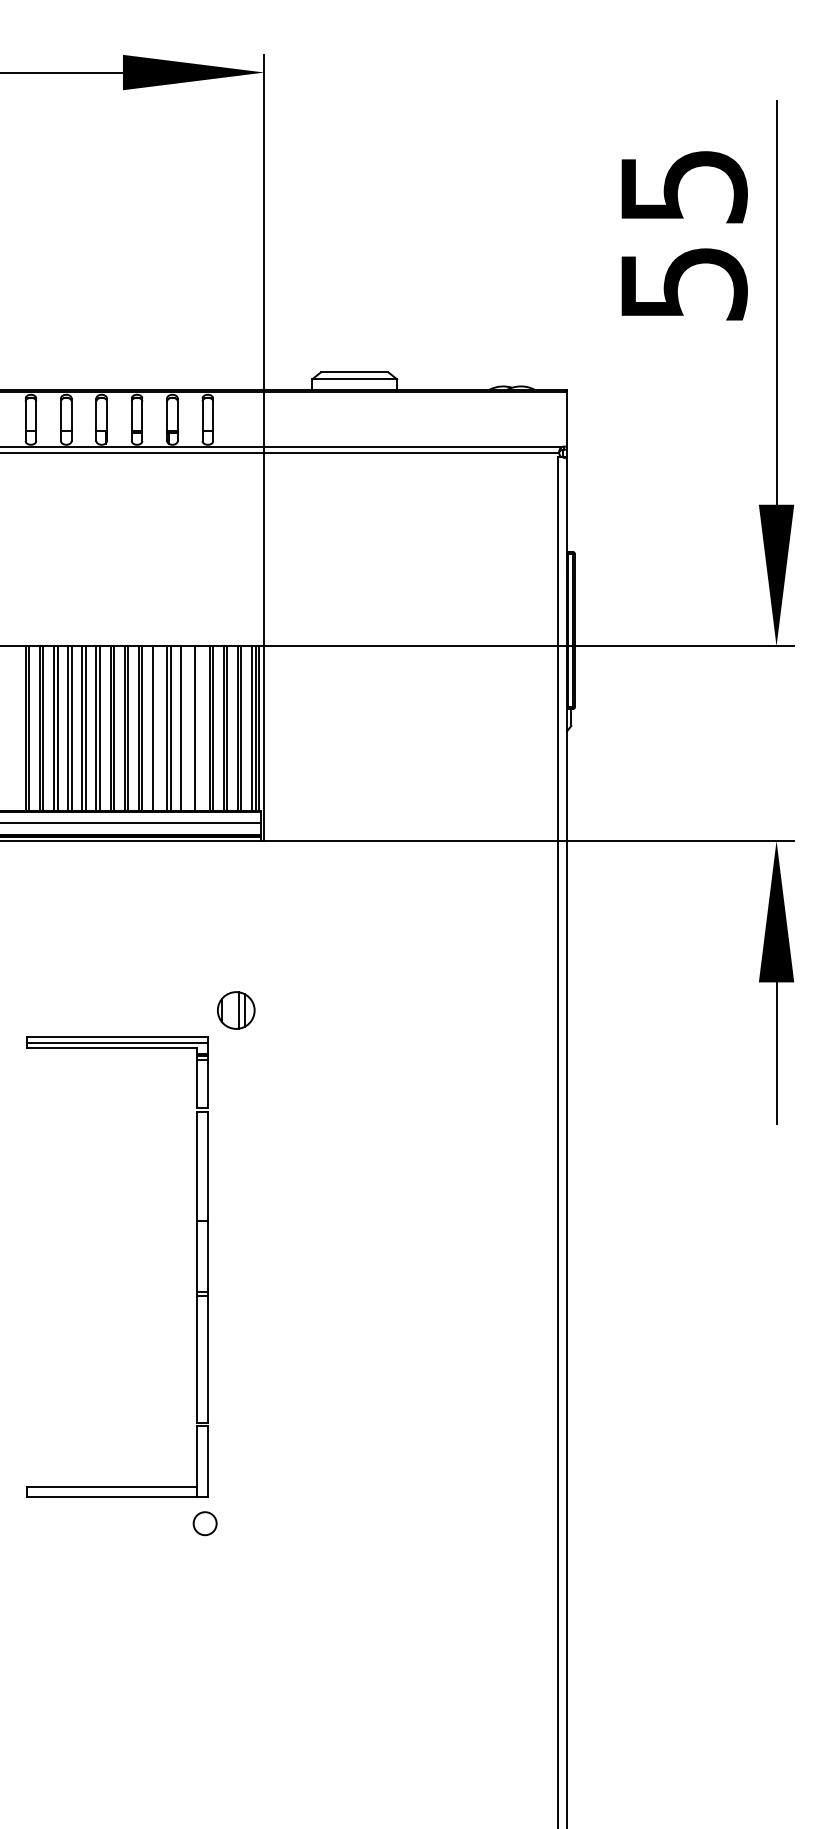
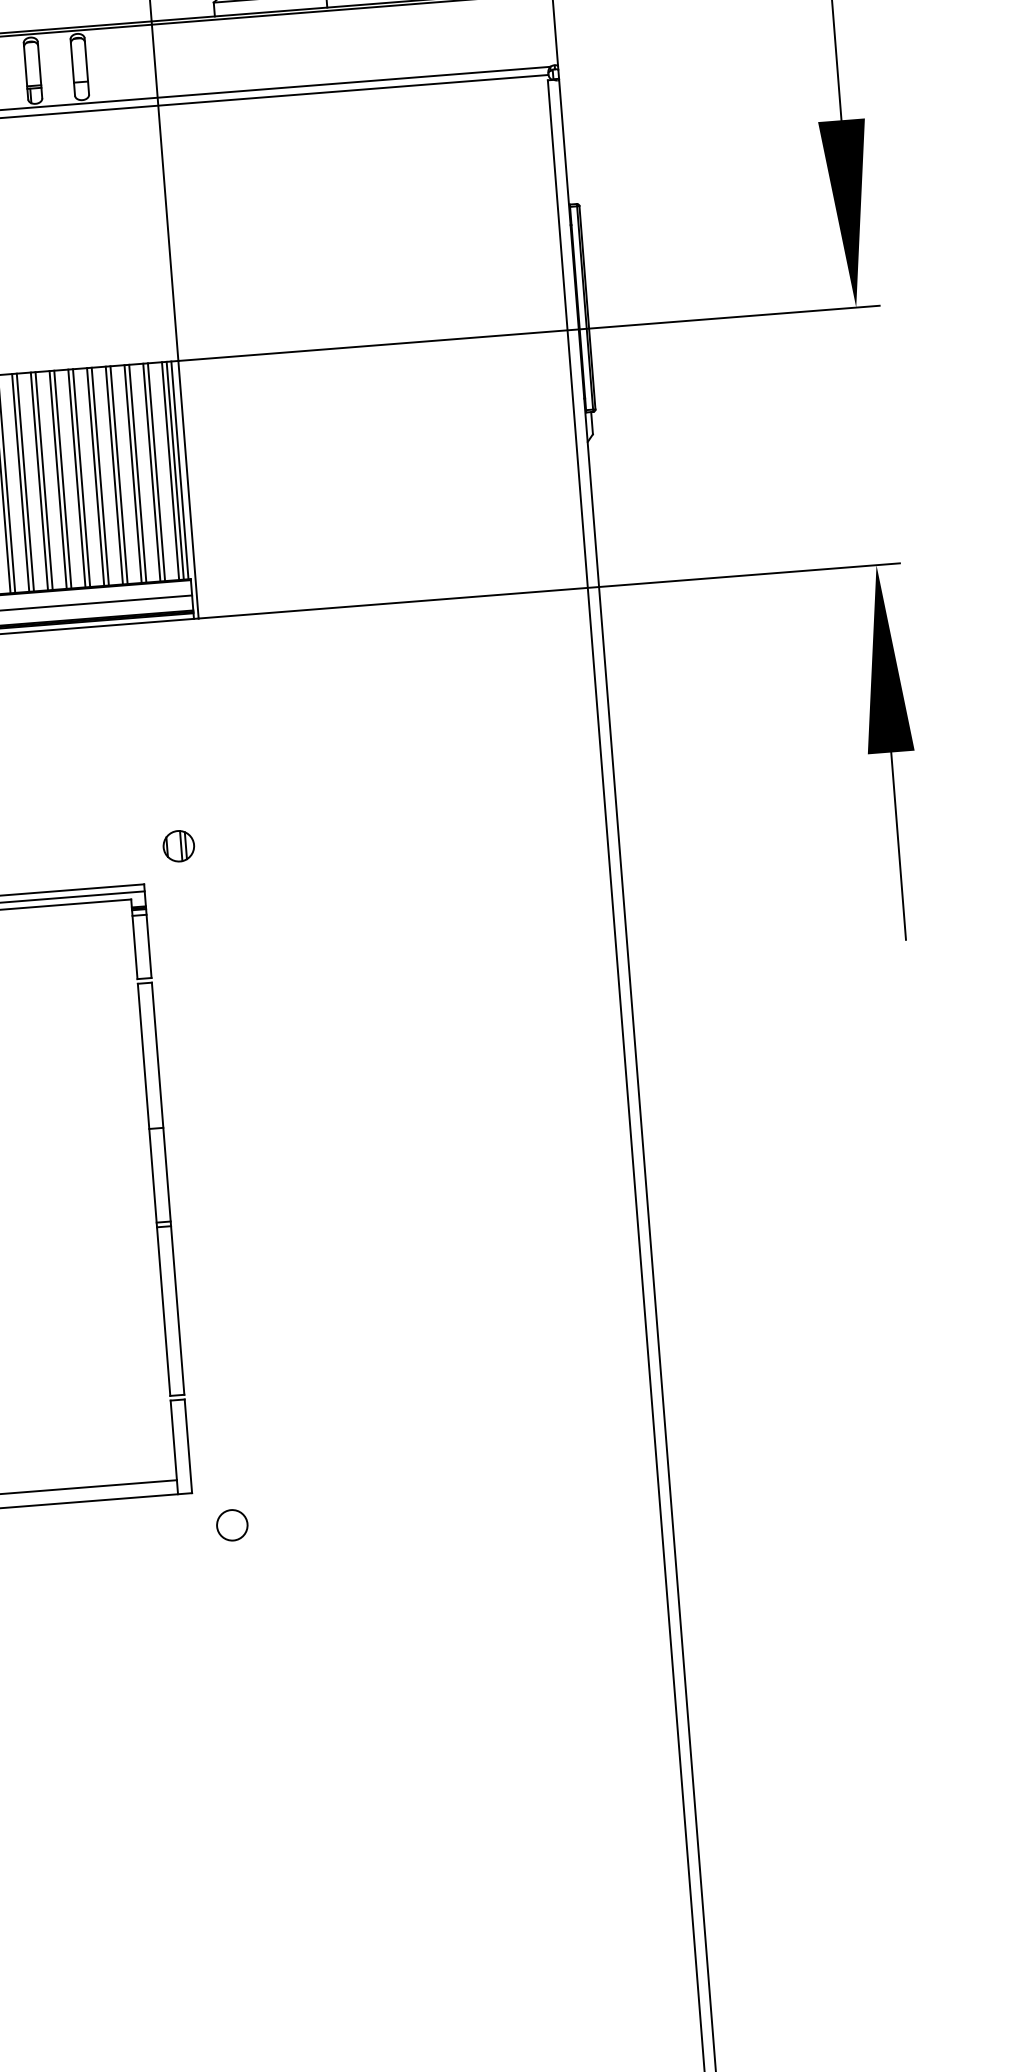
line: (156, 728) -> (44, 481), added
line: (184, 728) -> (81, 478), added
line: (199, 728) -> (100, 476), added
part: (235, 1010) -> (177, 846), size x0.62
circle: (204, 1523) -> (231, 1525), moved

